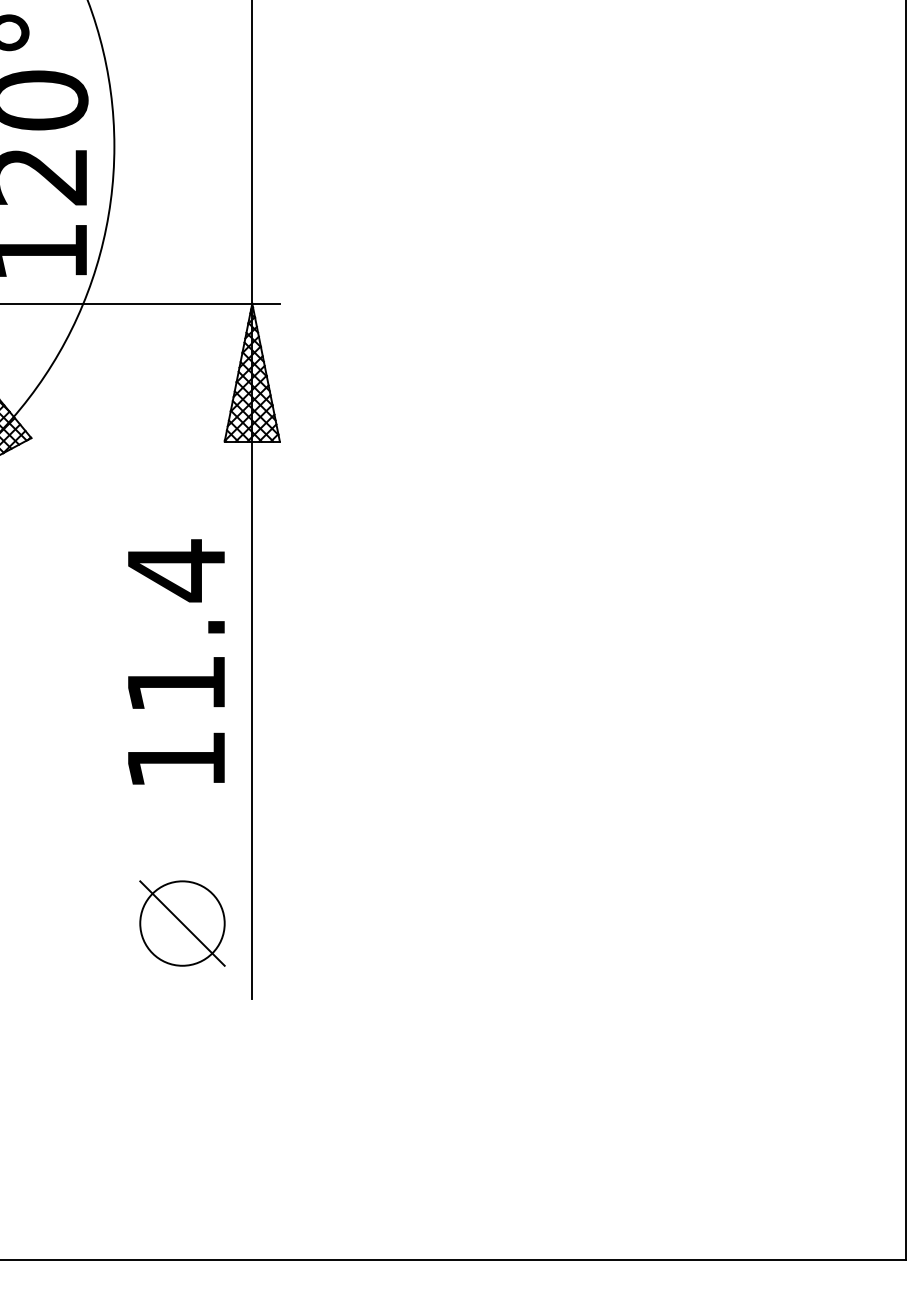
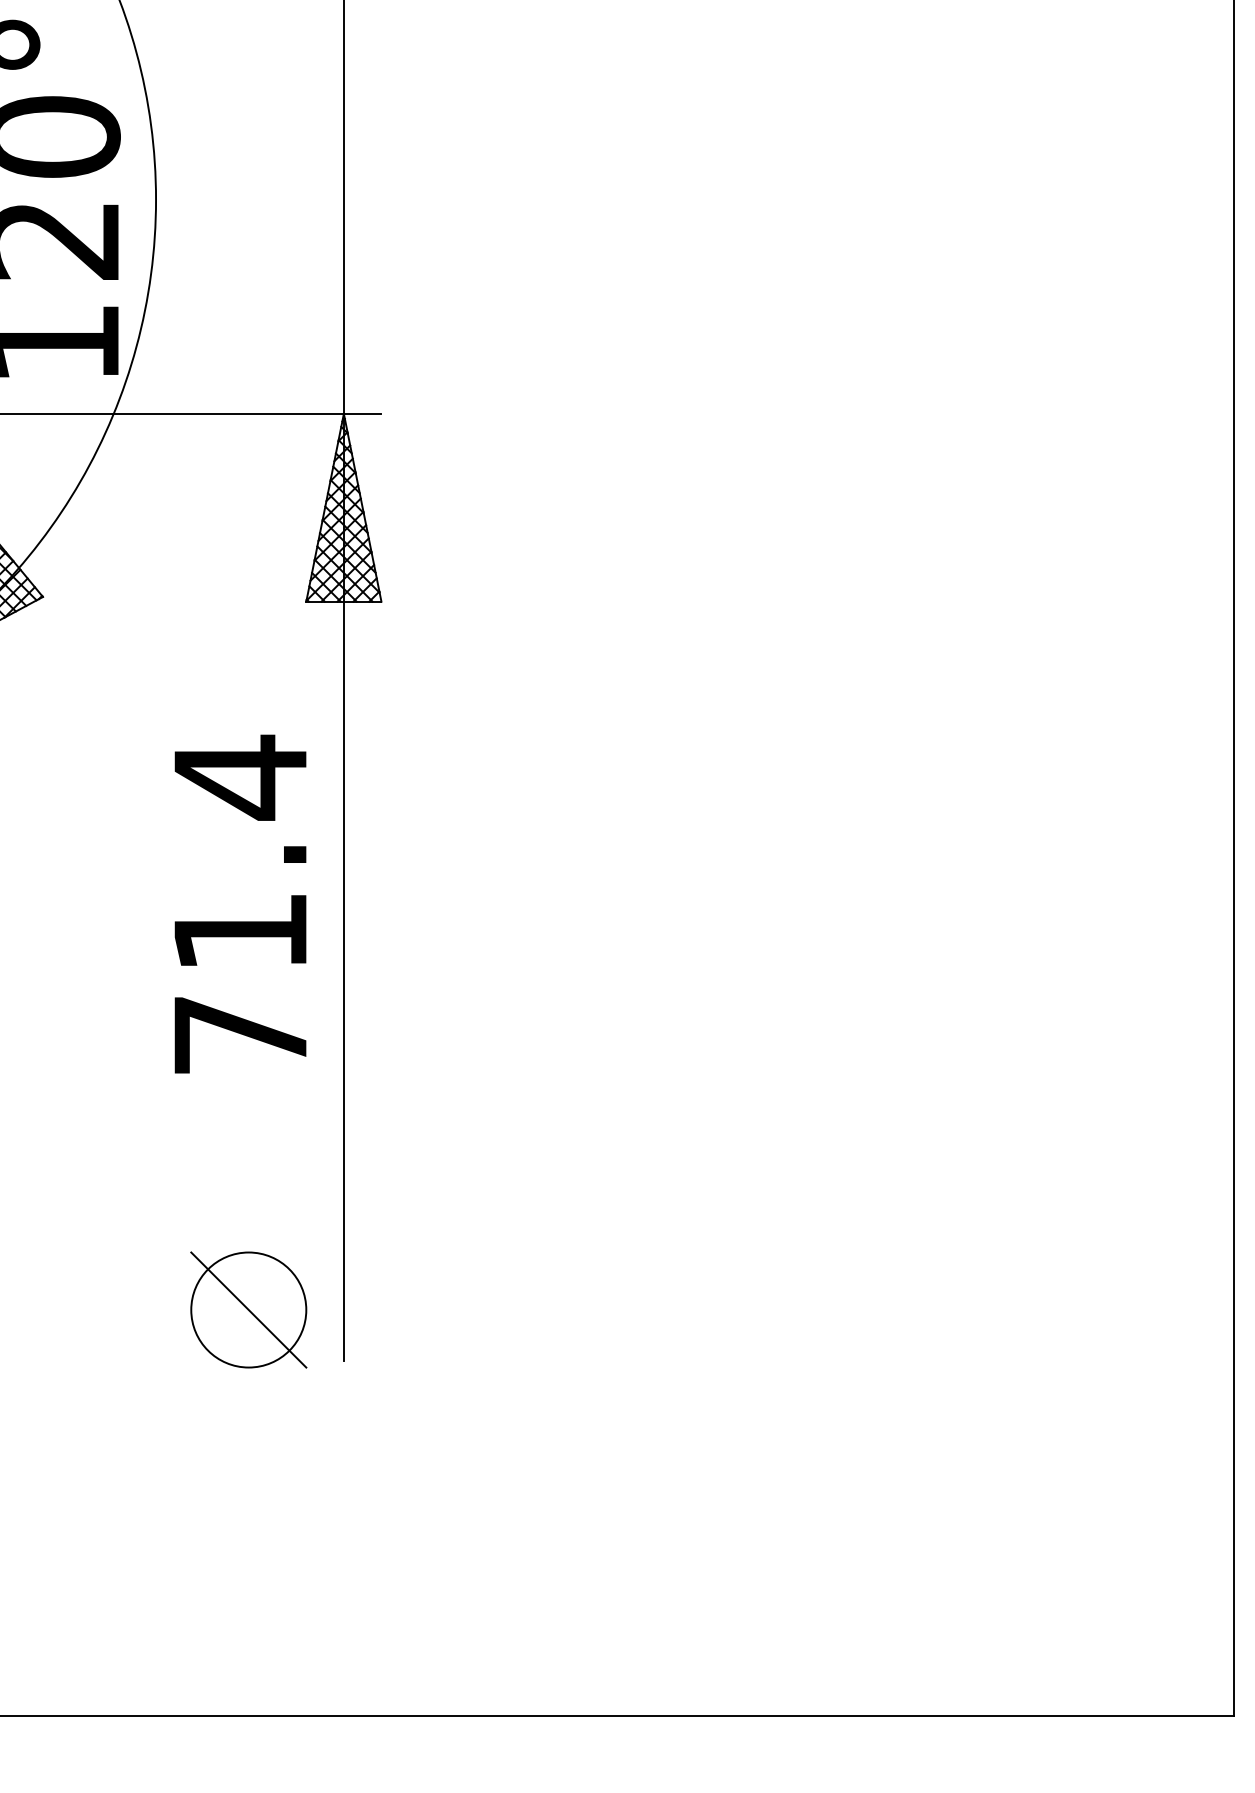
text: (176, 759) -> (240, 1034), 11.4 -> 71.4
part: (182, 923) -> (248, 1309), moved

